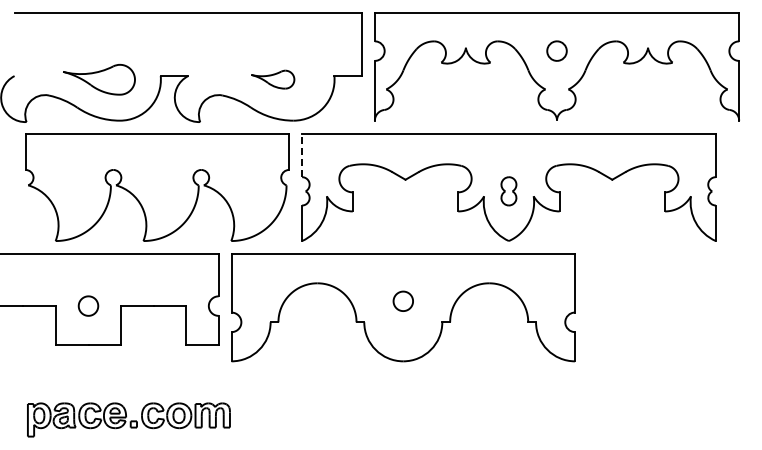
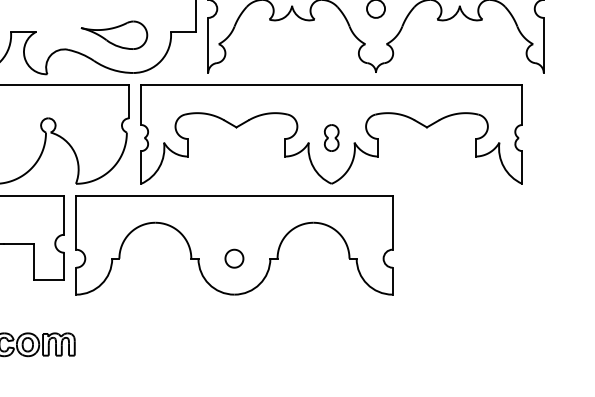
part: (272, 79) -> (113, 35), size x1.67
line: (302, 155) -> (141, 105), dashed -> solid
part: (402, 300) -> (233, 257), moved

